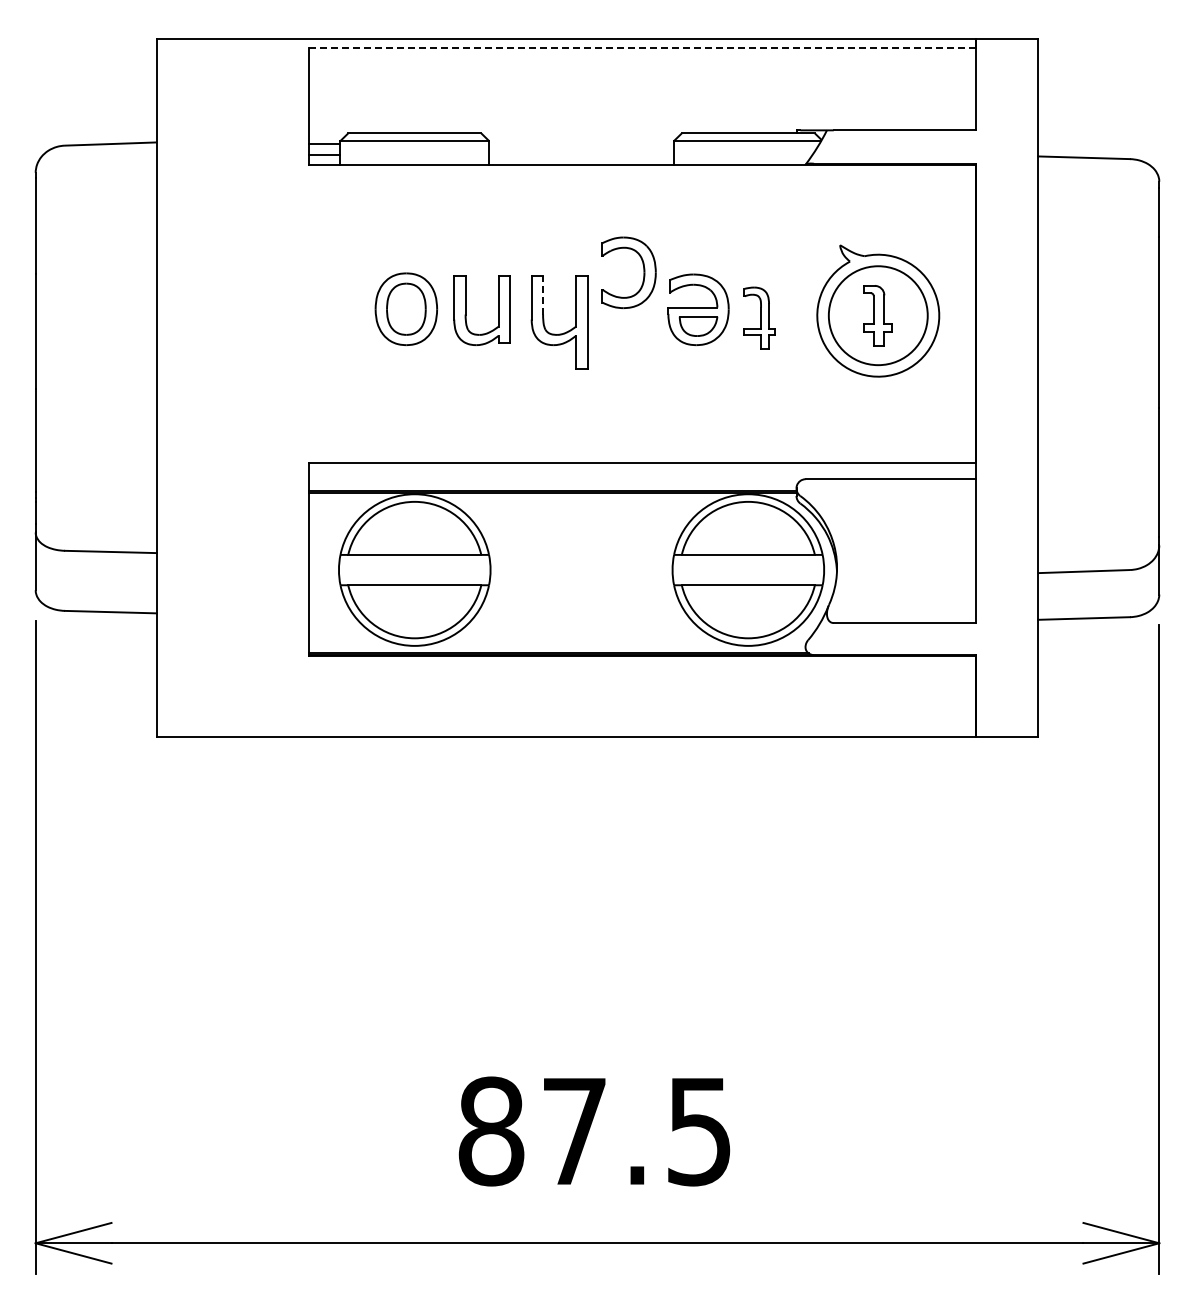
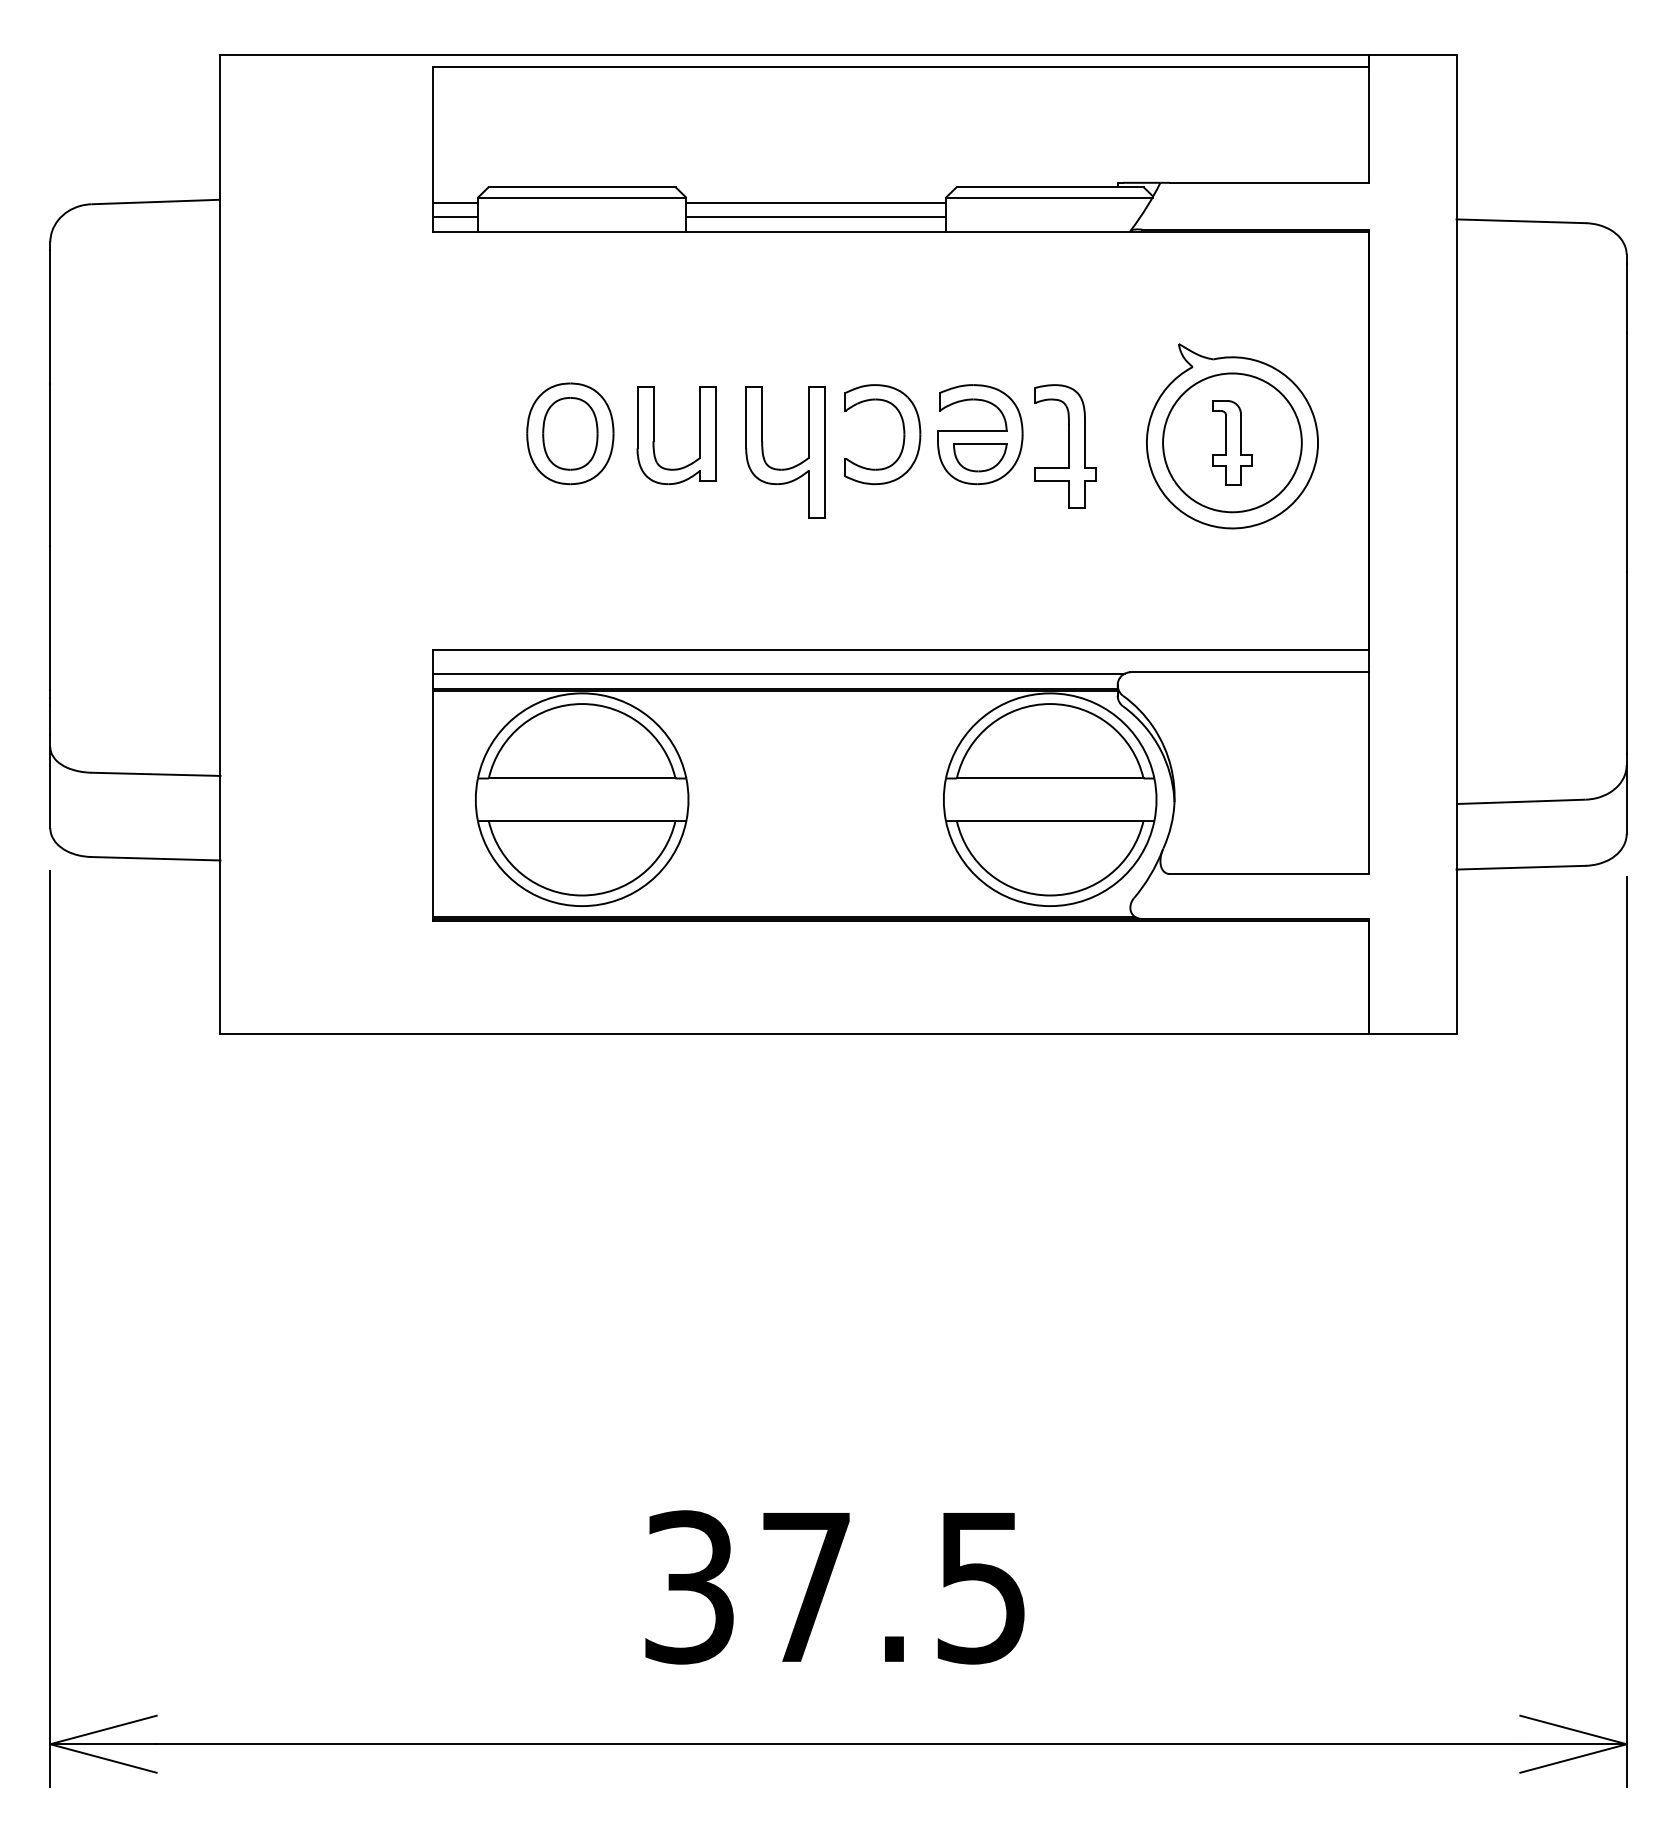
line: (642, 47) -> (901, 66), dashed -> solid
line: (581, 144) -> (816, 202), added
line: (581, 154) -> (816, 216), added
part: (643, 272) -> (903, 434), moved
line: (543, 294) -> (762, 413), dashed -> solid
part: (759, 317) -> (1065, 445), size x1.43
line: (554, 480) -> (778, 674), added
text: (491, 1131) -> (689, 1587), 87.5 -> 37.5

